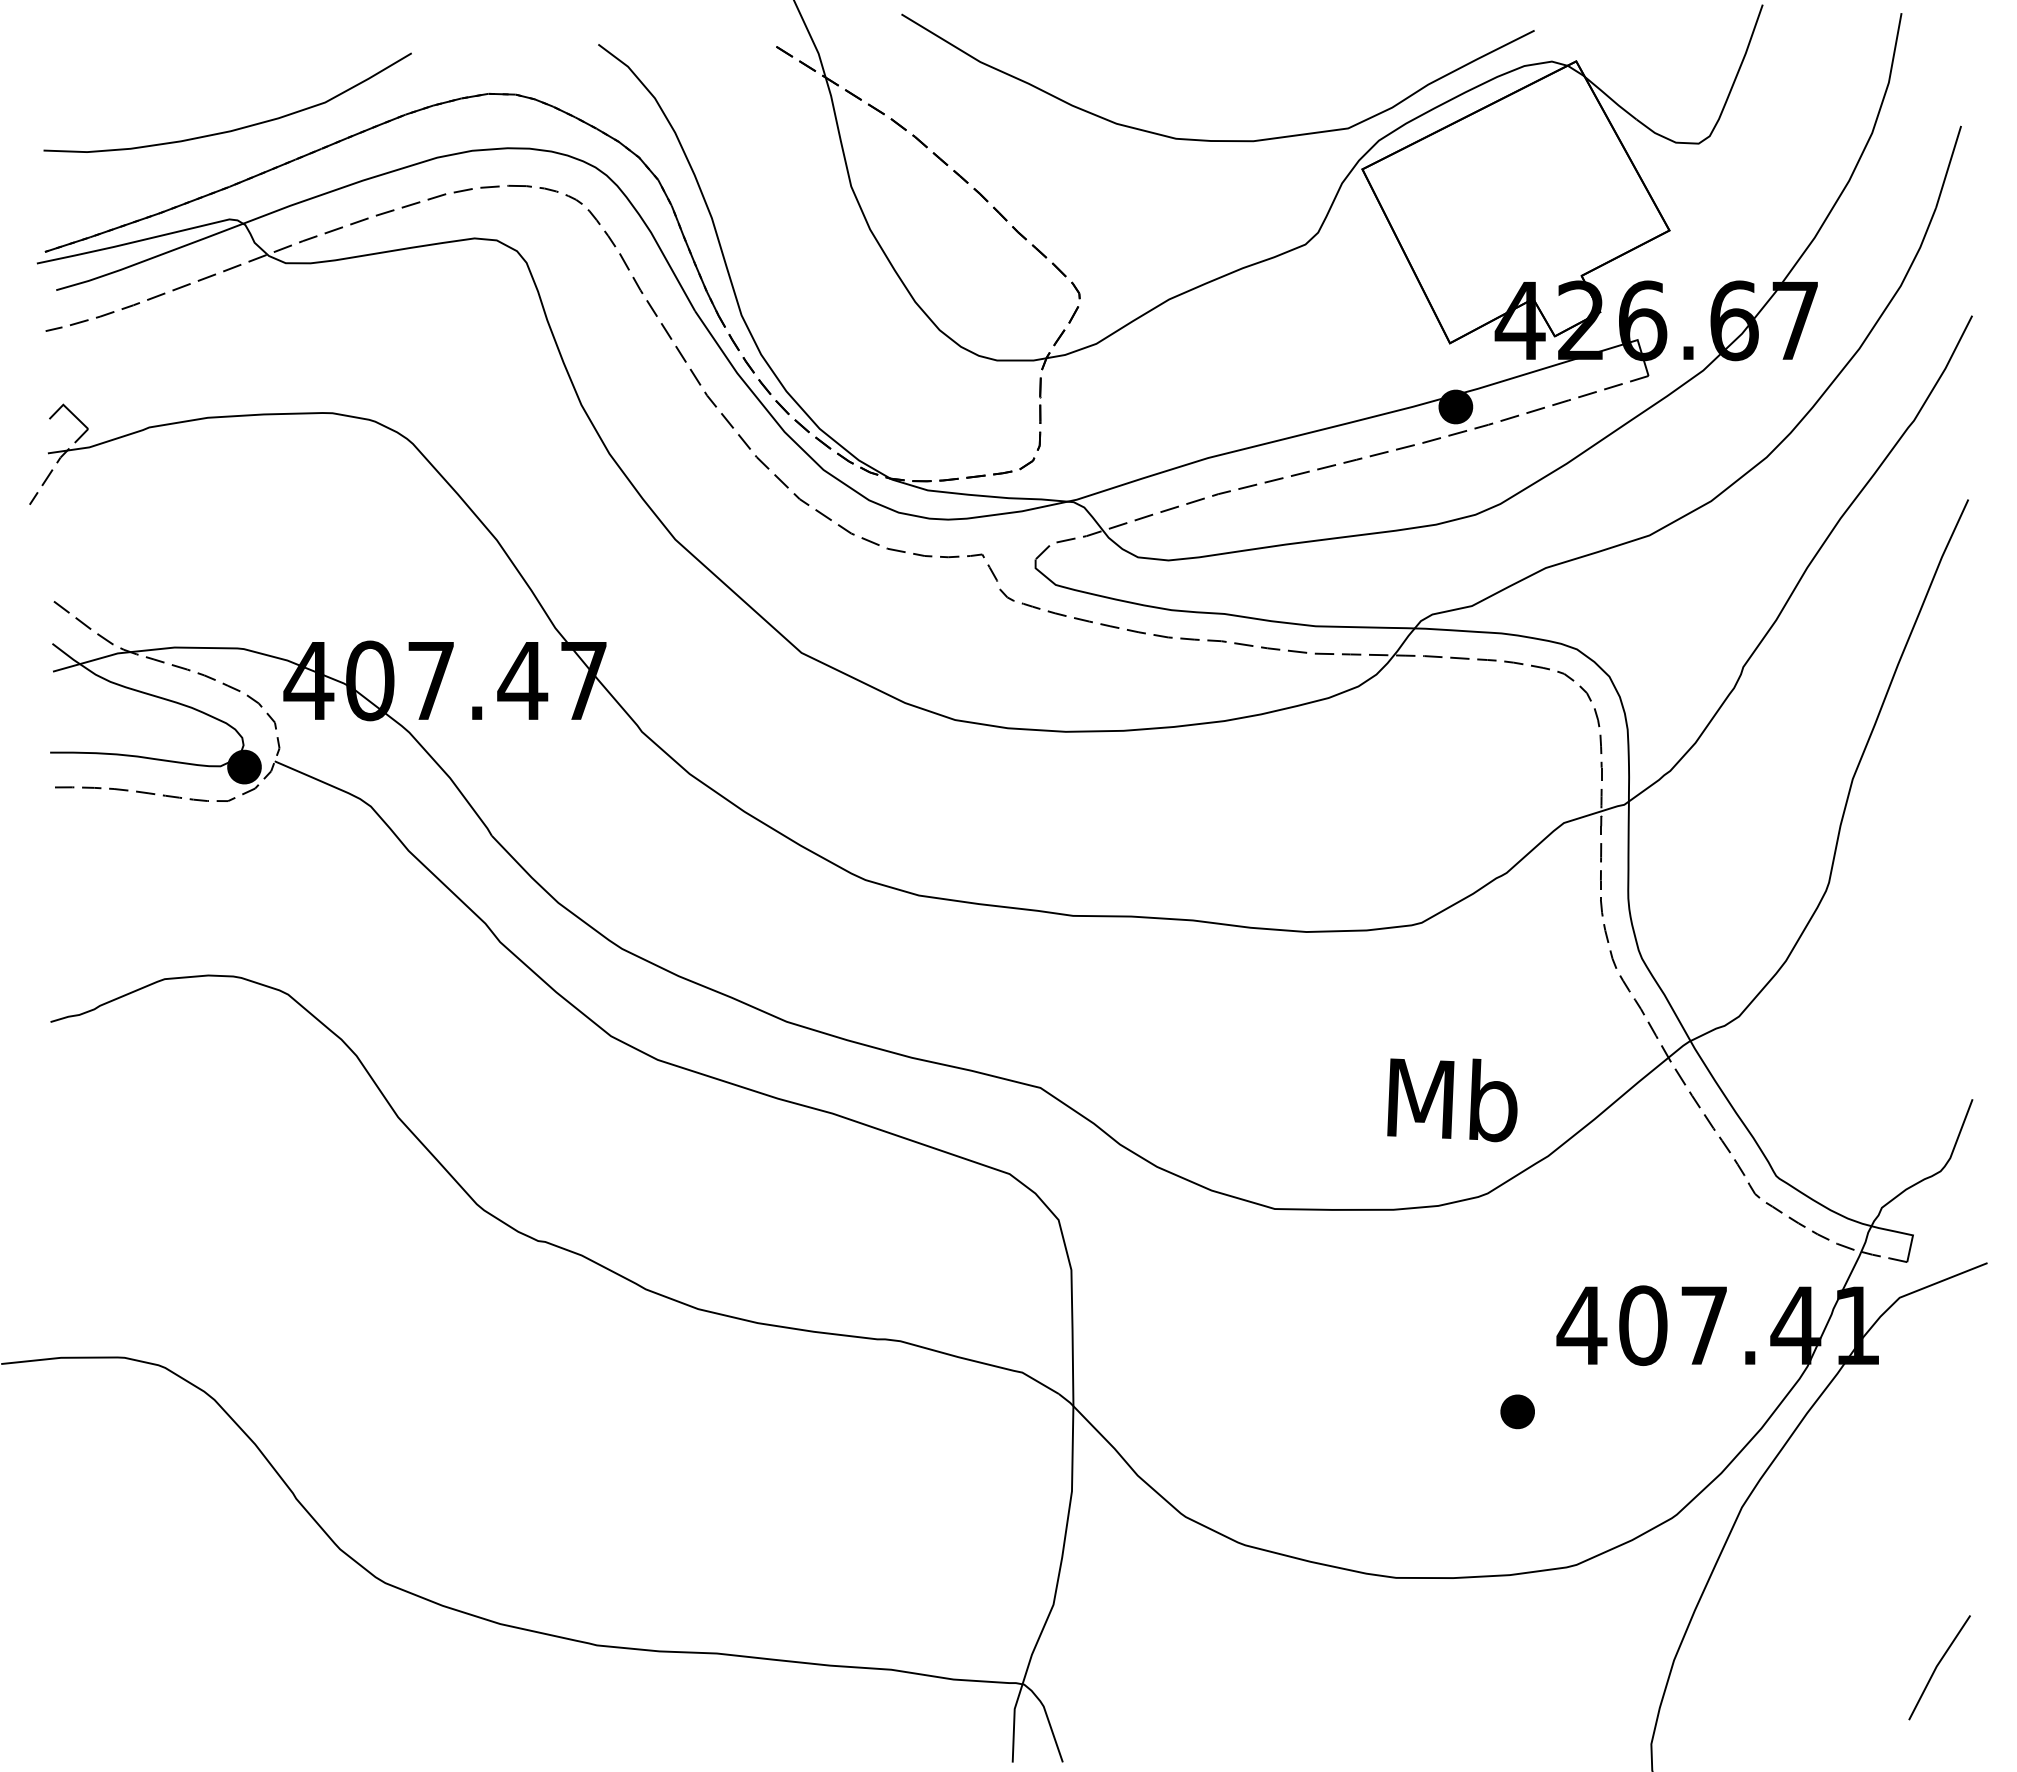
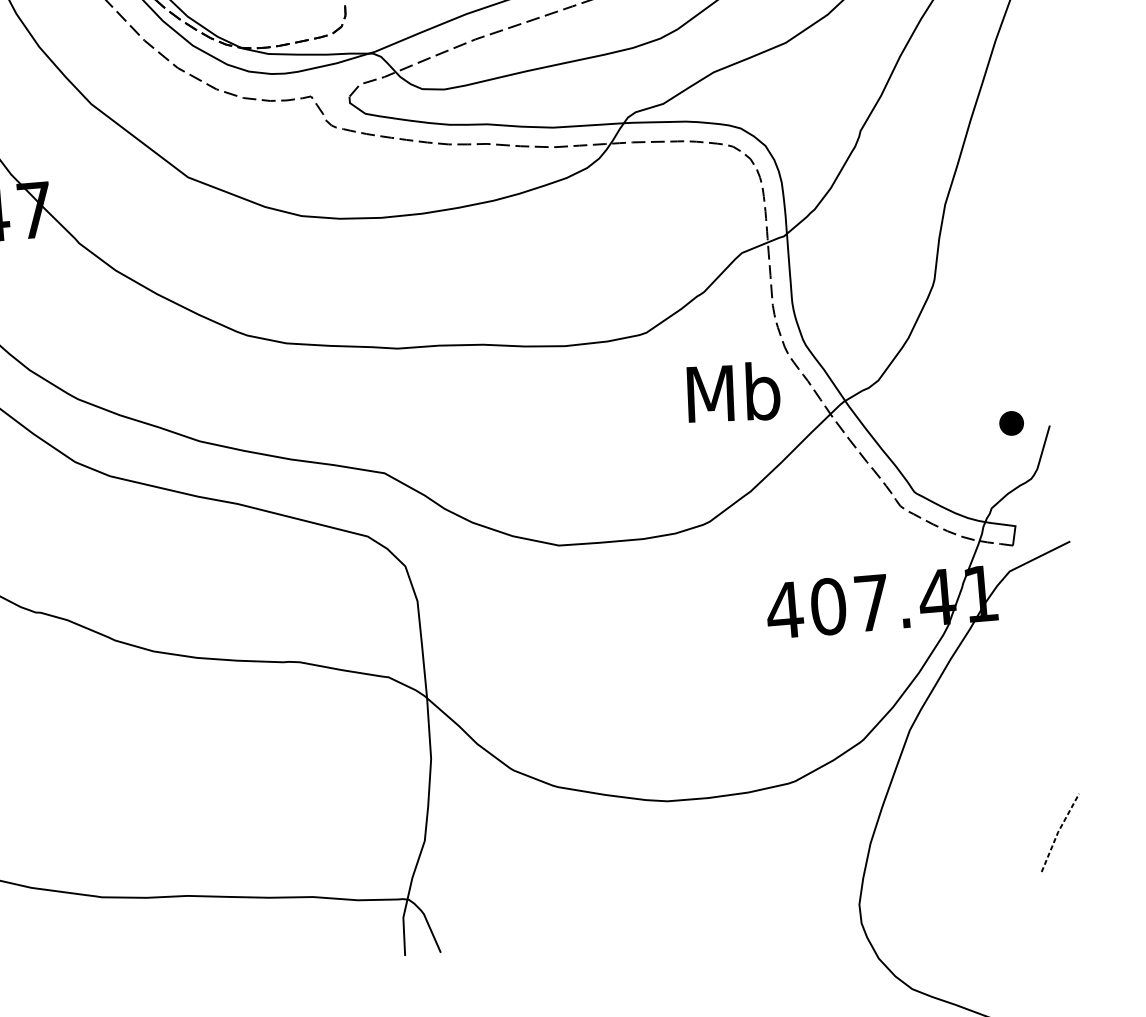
text: (1452, 1100) -> (733, 393), moved
part: (1517, 1411) -> (1011, 423), moved
line: (1936, 1666) -> (1058, 832), solid -> dashed

